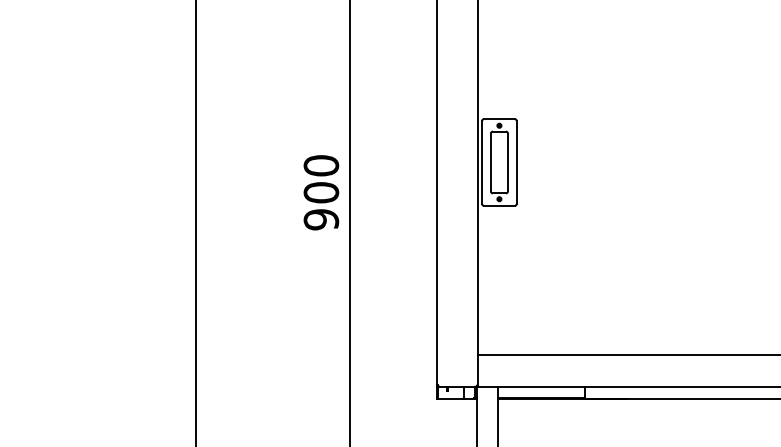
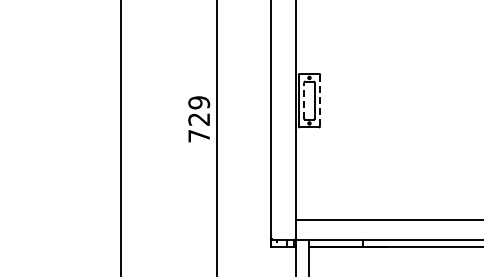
line: (491, 162) -> (304, 100), solid -> dashed
line: (517, 162) -> (320, 100), solid -> dashed
text: (321, 192) -> (199, 119), 900 -> 729

